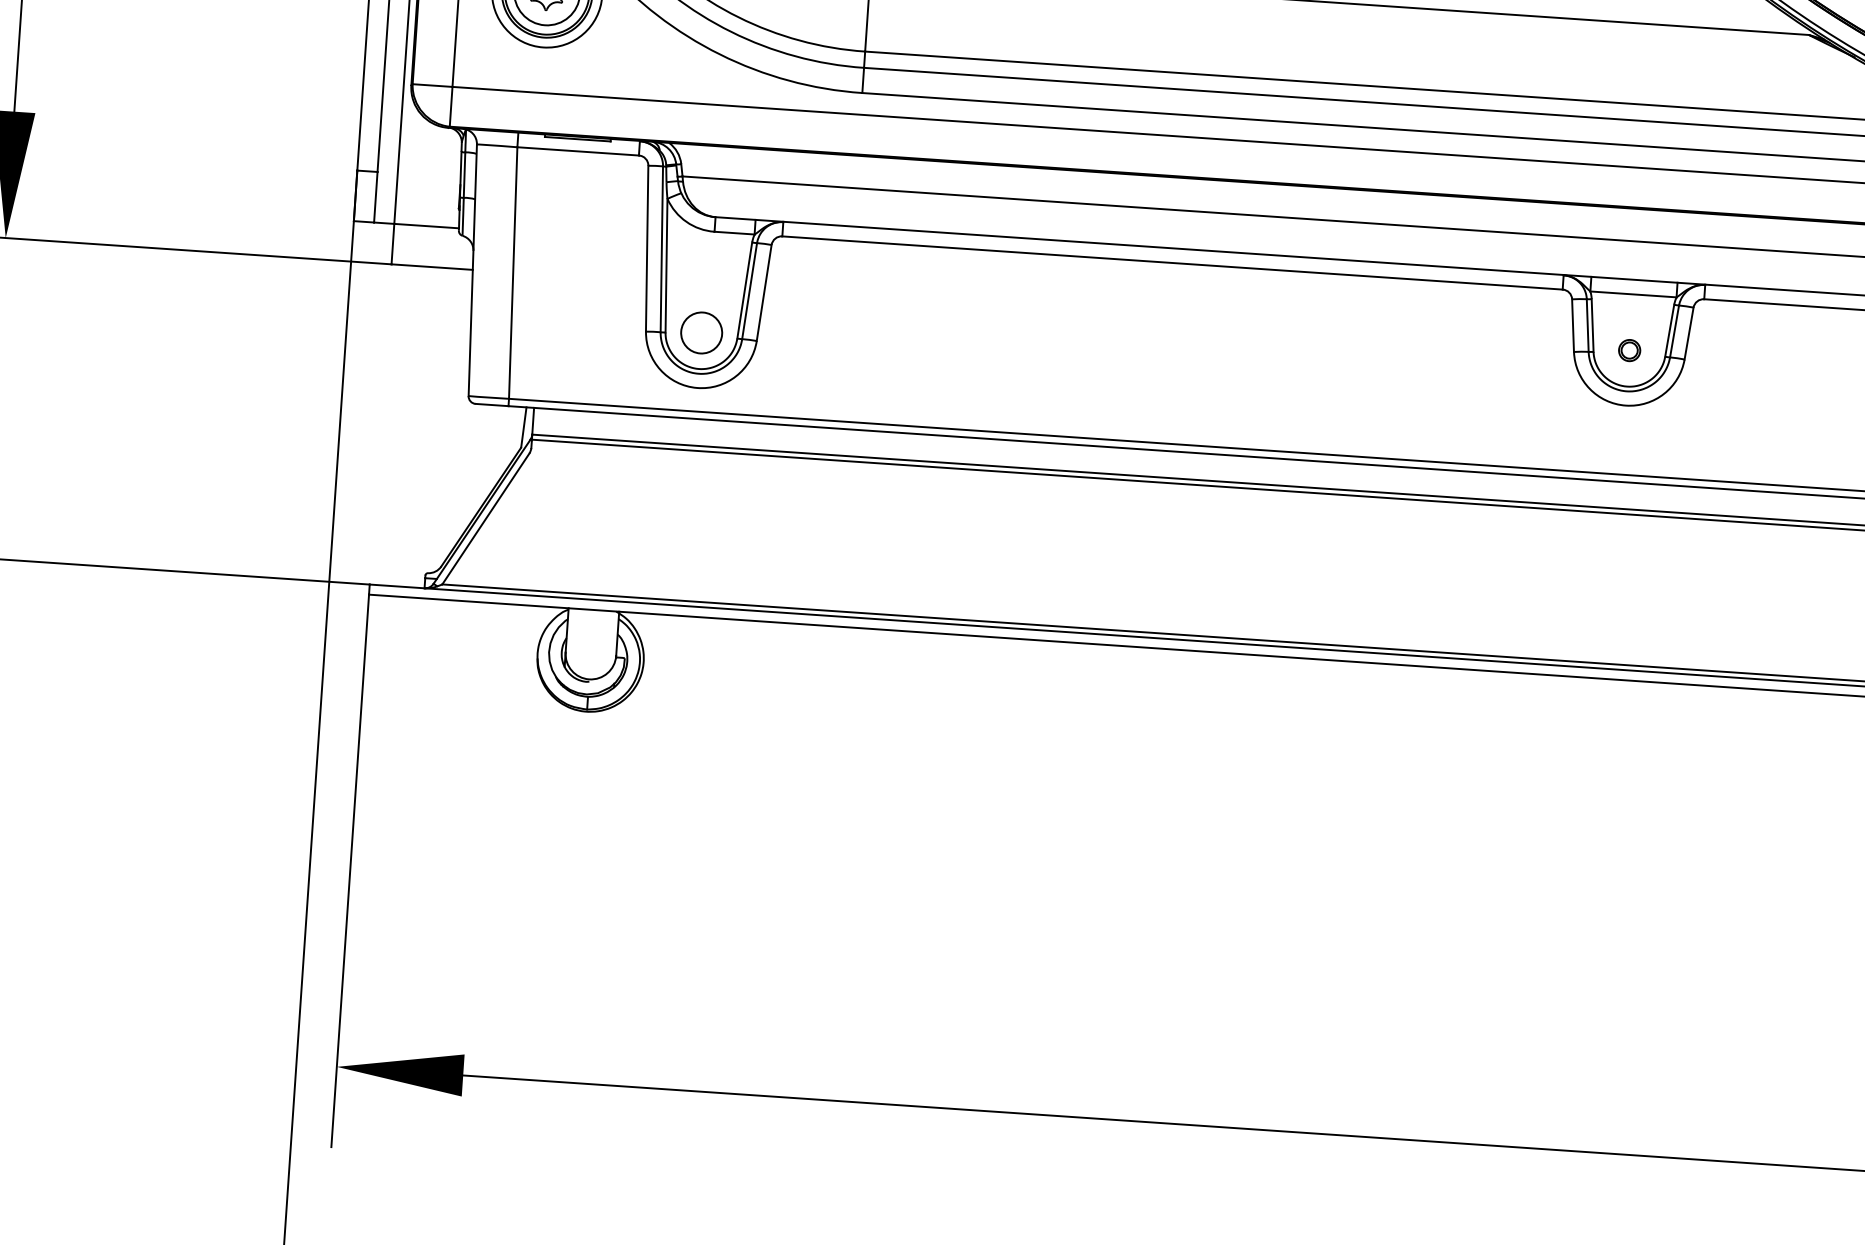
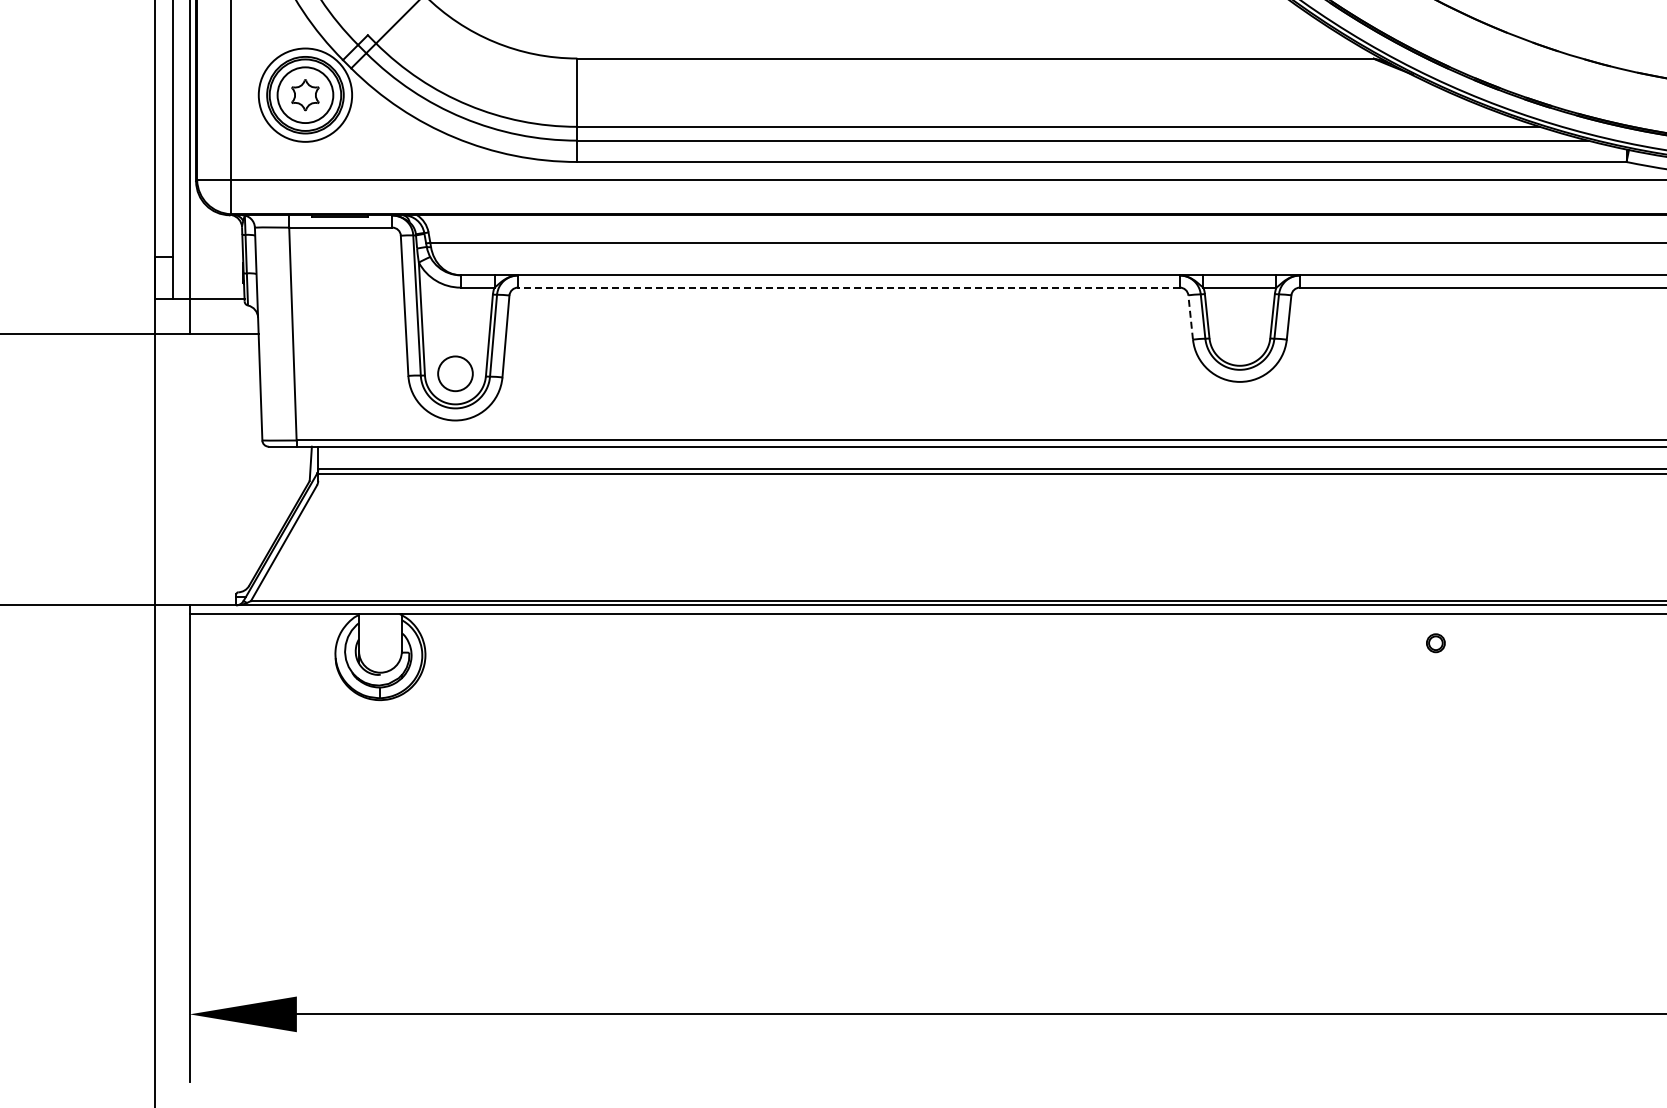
line: (1172, 262) -> (848, 287), solid -> dashed
line: (1572, 325) -> (1190, 317), solid -> dashed
part: (1629, 350) -> (1435, 643), moved

